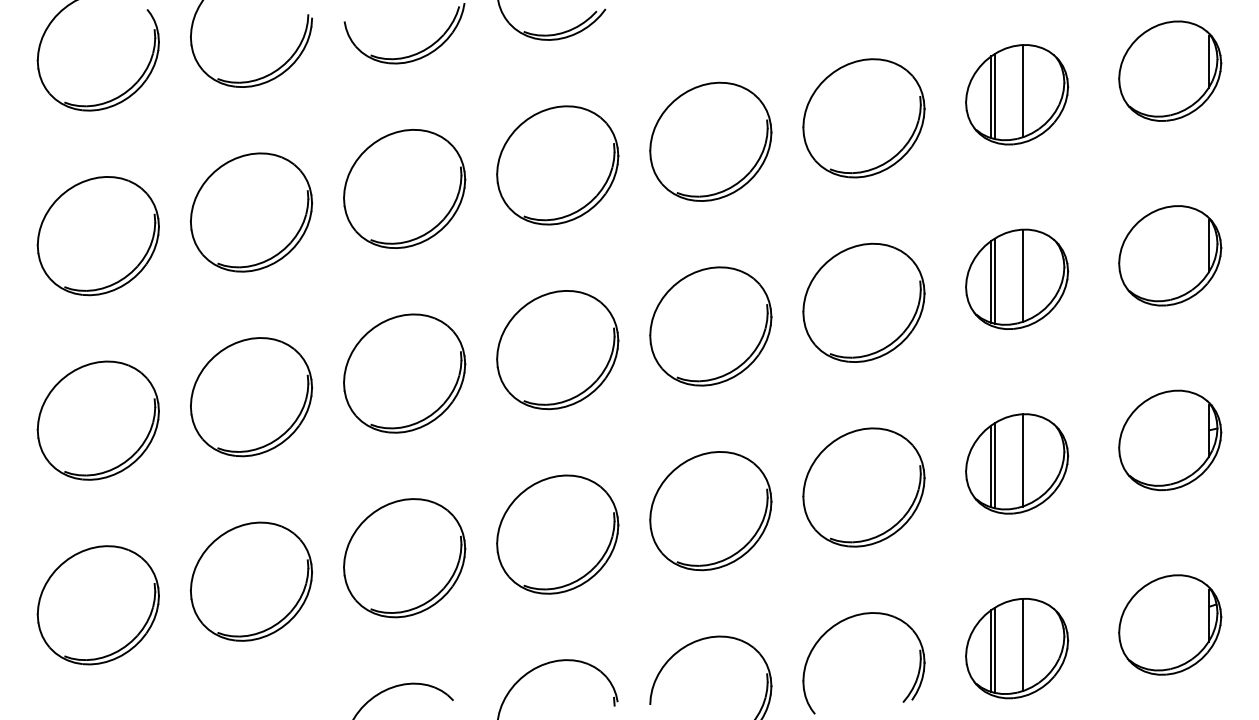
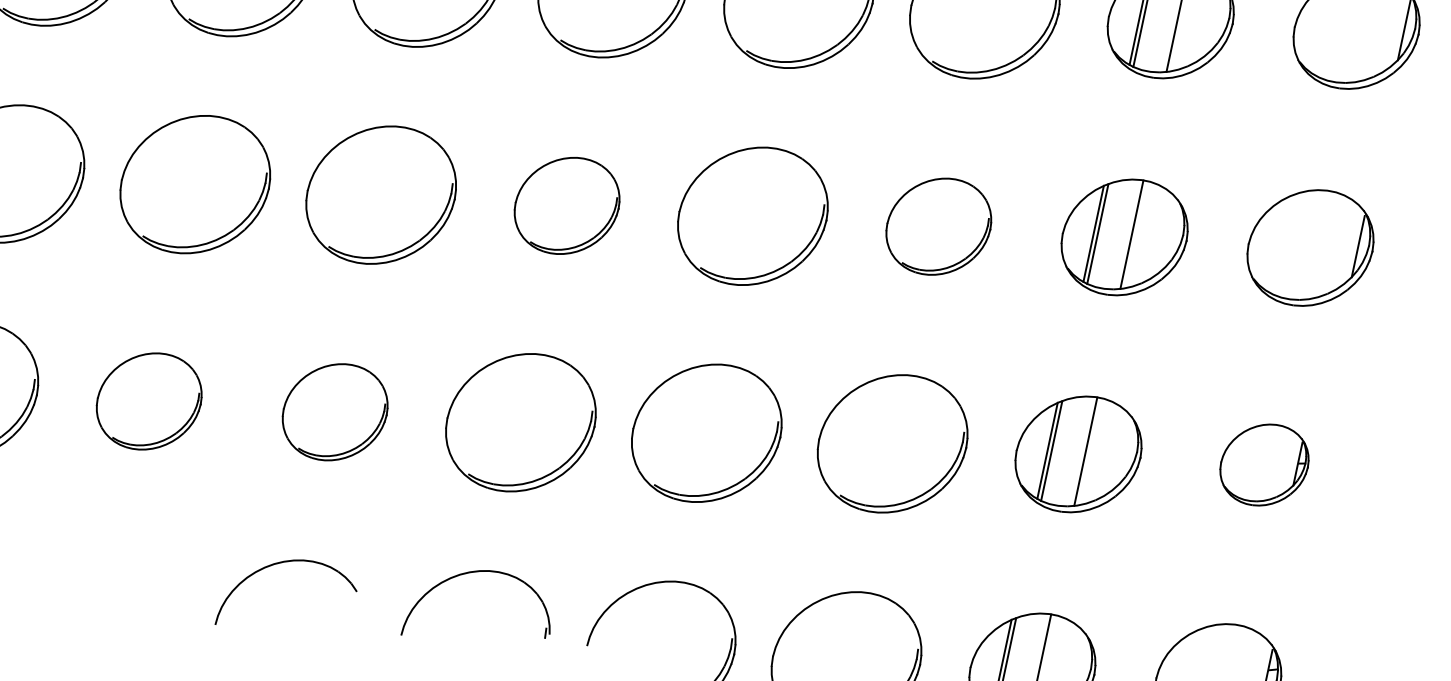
part: (863, 302) -> (938, 226), size x0.7
part: (557, 350) -> (566, 206), size x0.7
part: (1170, 440) -> (1264, 465), size x0.7
part: (404, 558) -> (334, 412), size x0.7
part: (251, 581) -> (149, 401), size x0.7

